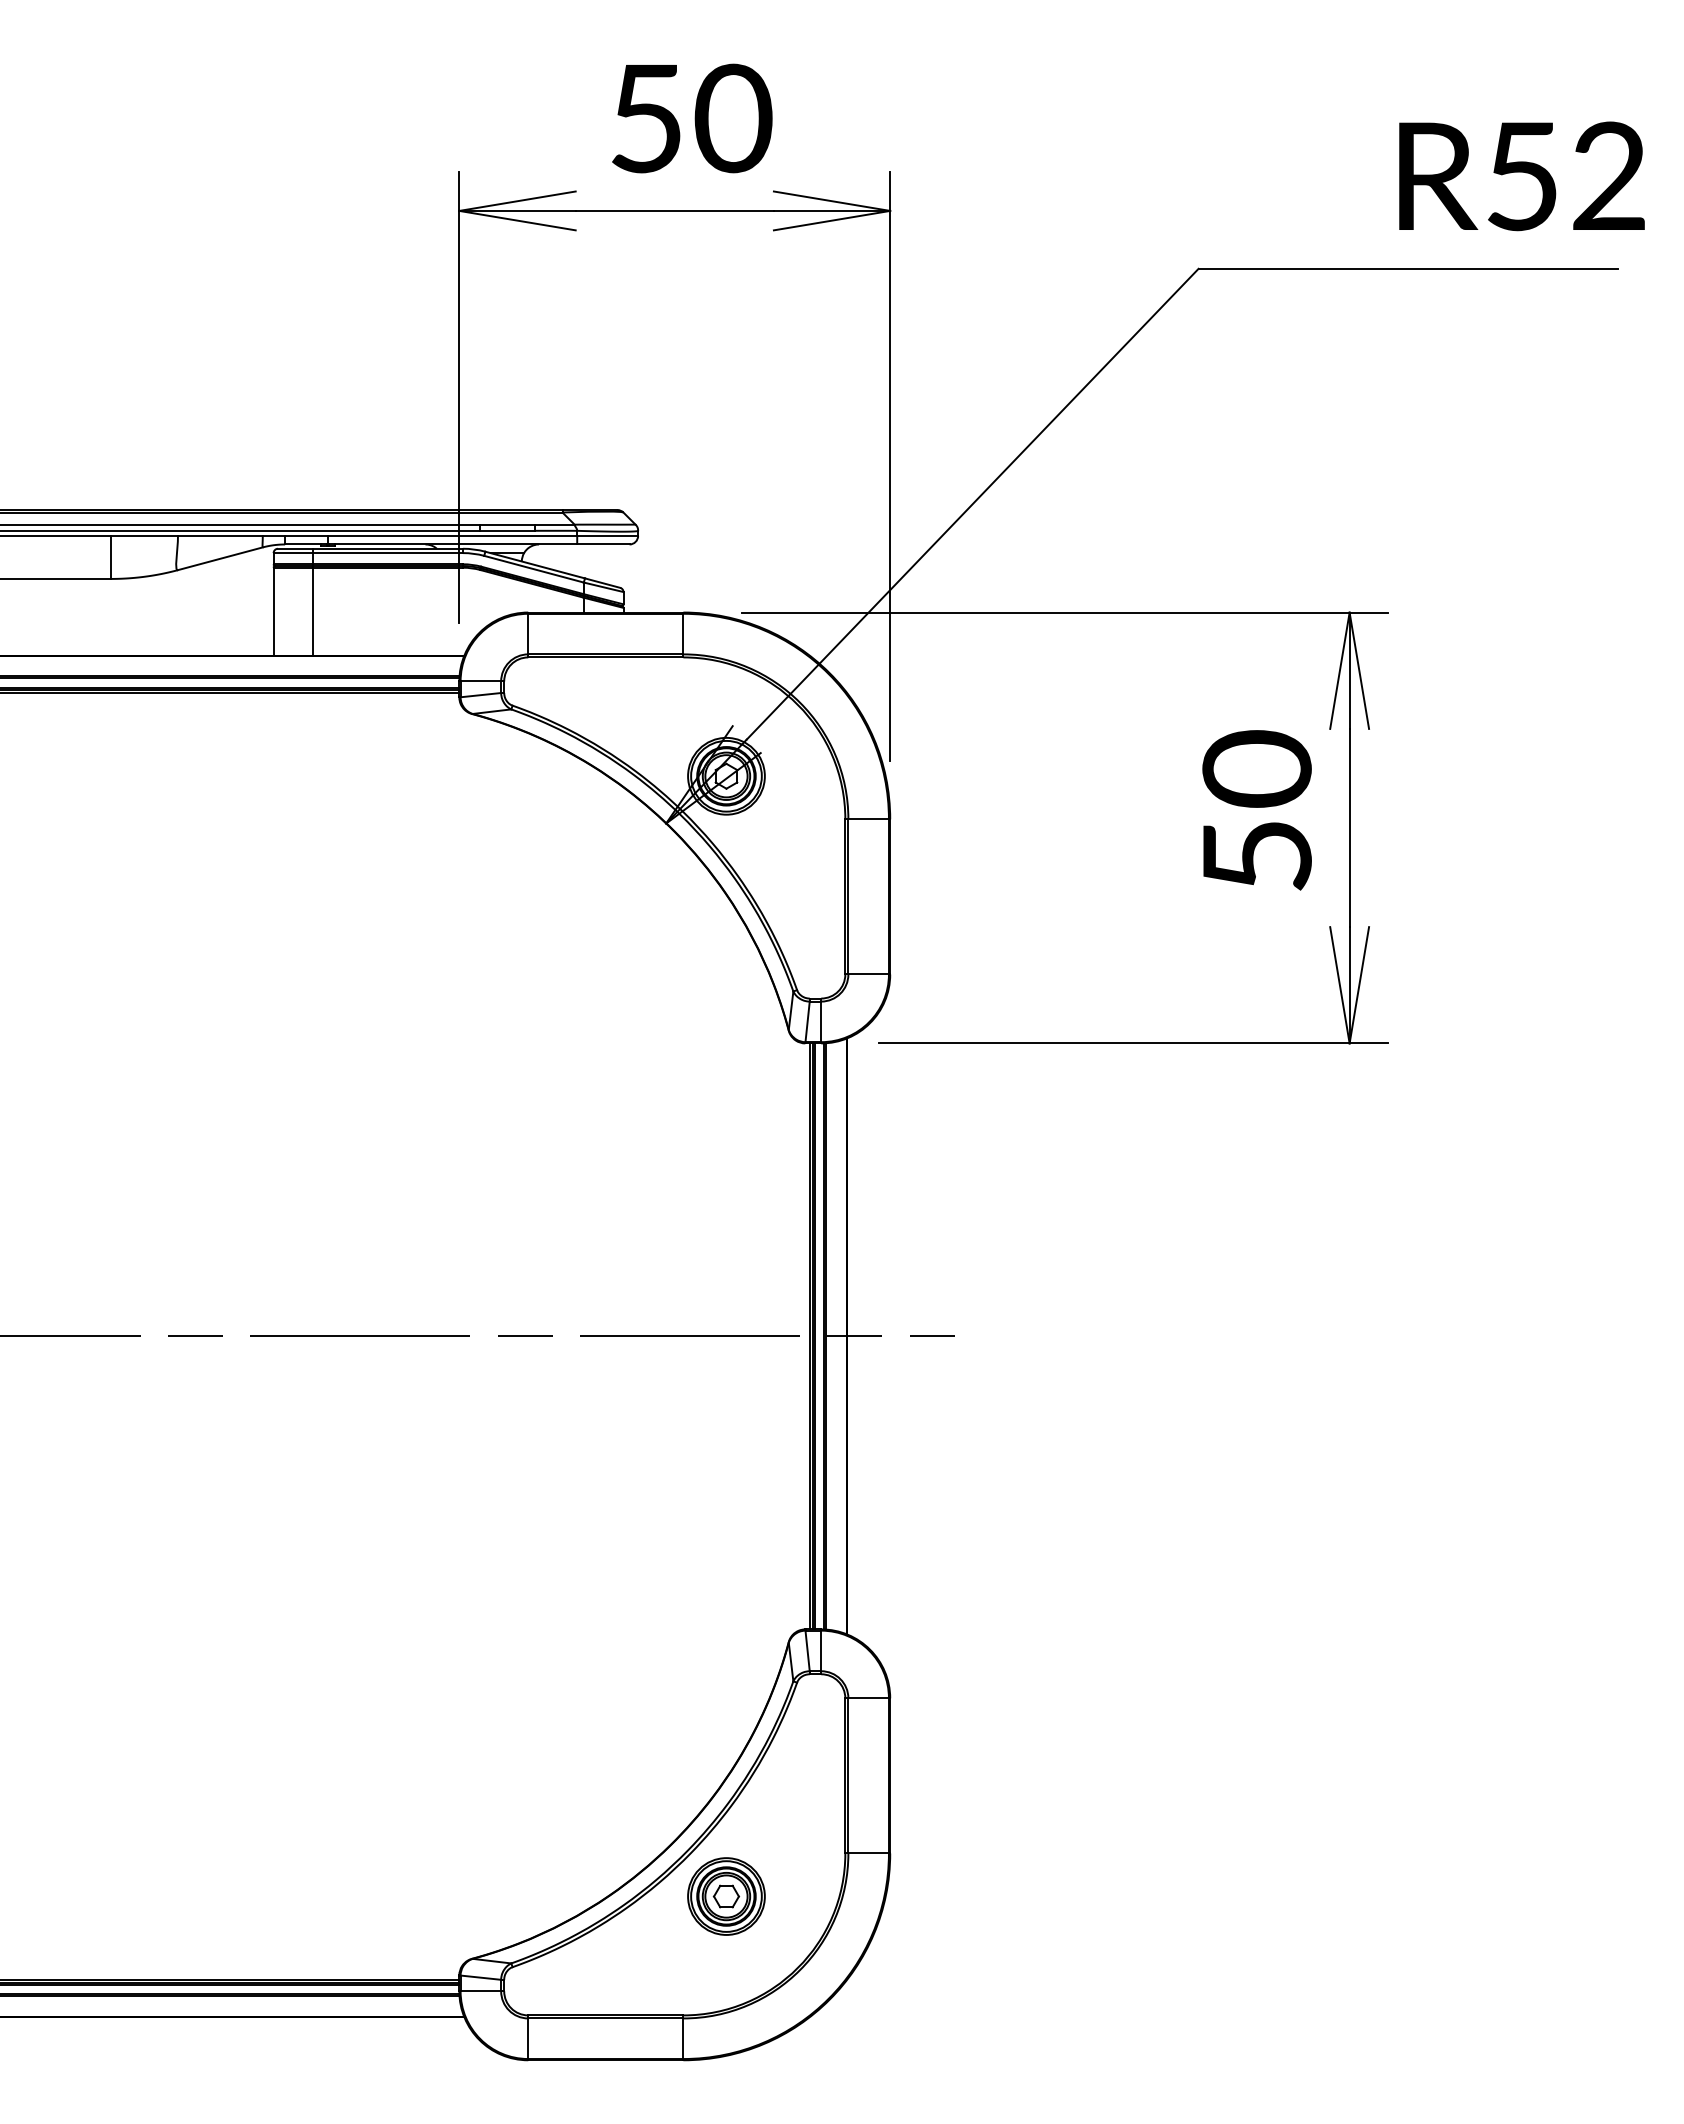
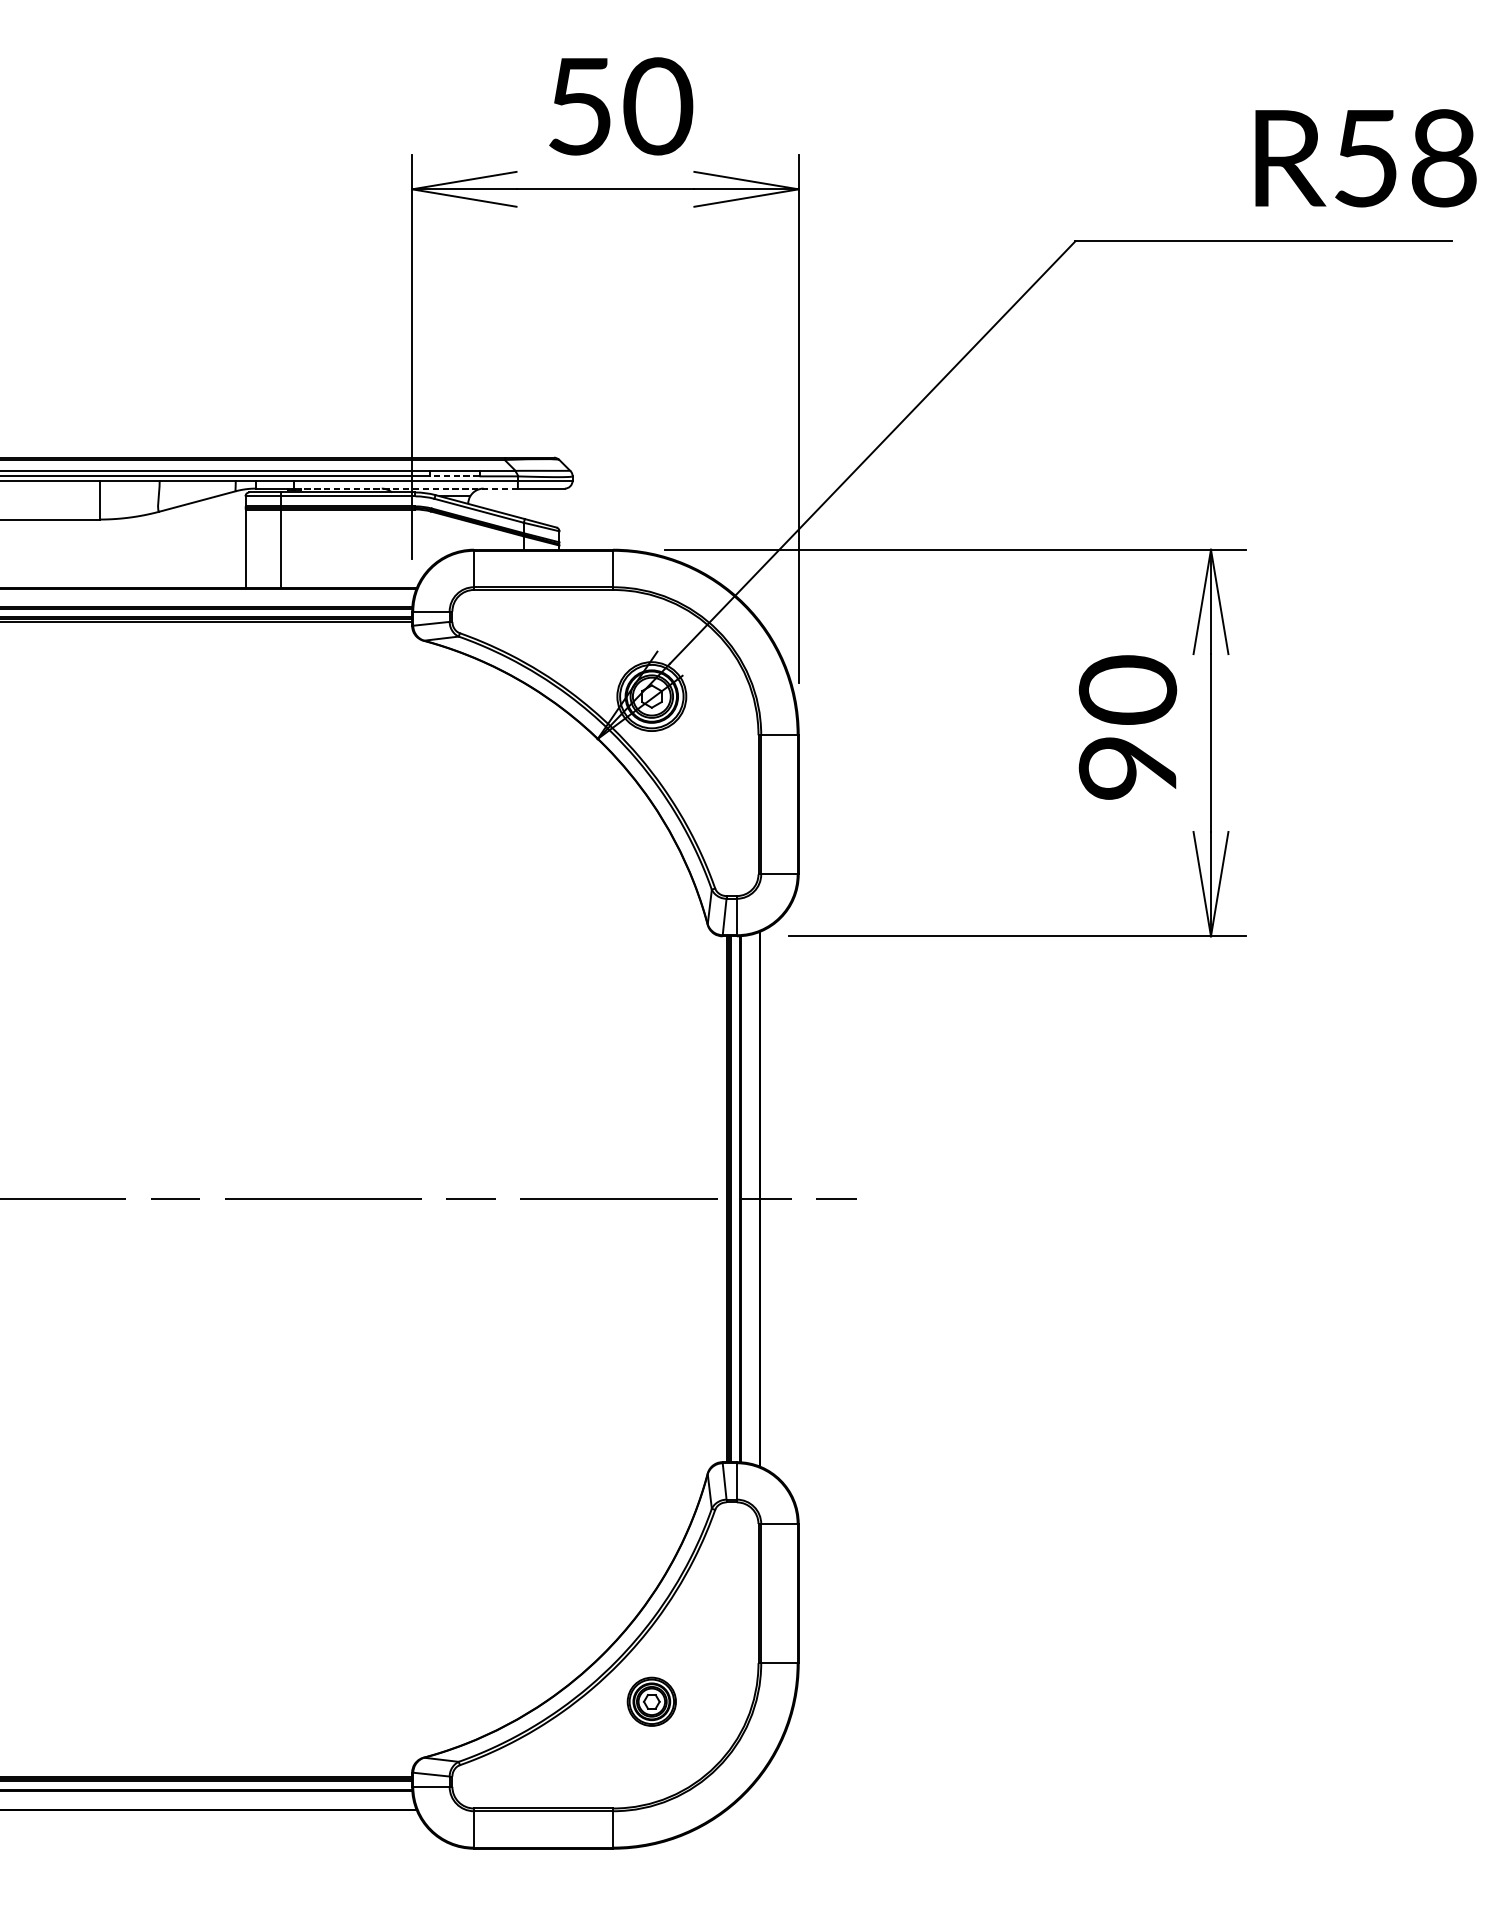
text: (1609, 176) -> (1444, 158), R52 -> R58
line: (506, 530) -> (454, 476), solid -> dashed
line: (452, 544) -> (406, 488), solid -> dashed
text: (1256, 856) -> (1127, 768), 50 -> 90
part: (726, 1896) -> (651, 1701), size x0.7

